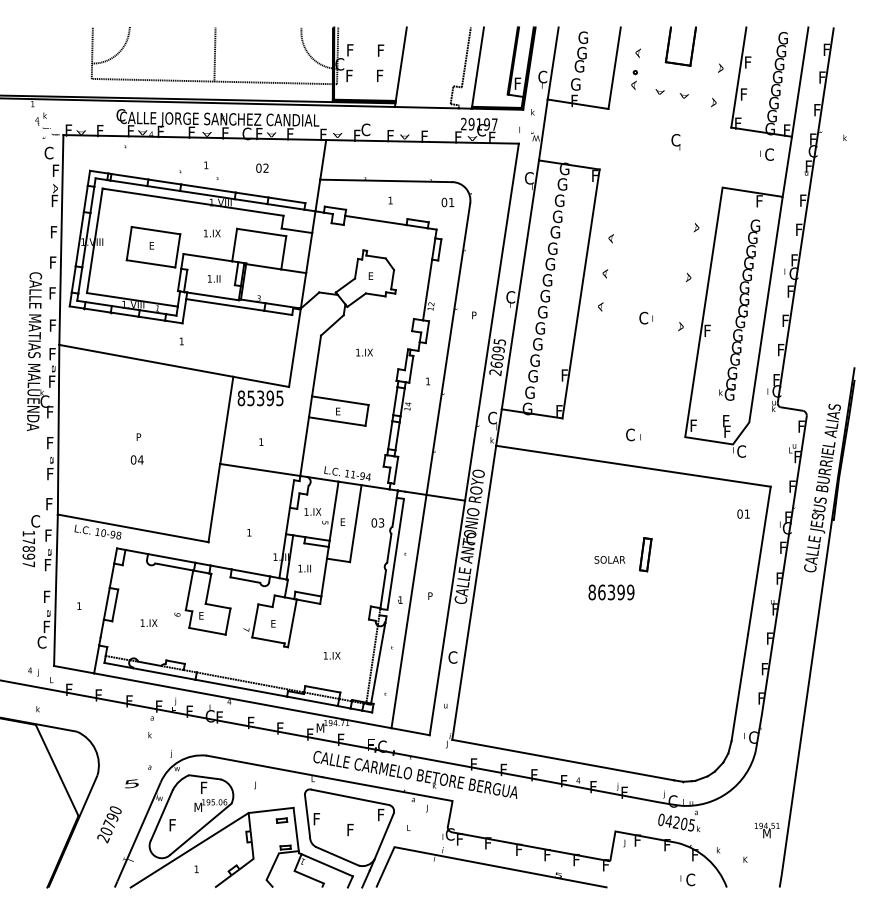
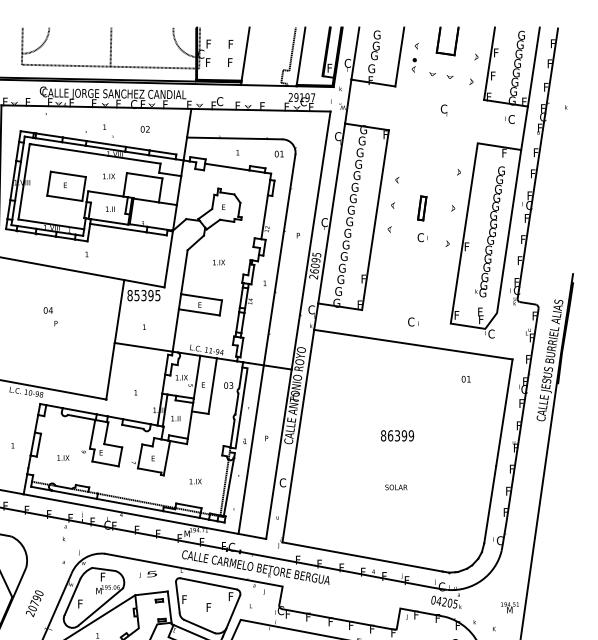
text: (136, 459) -> (47, 310), moved
text: (743, 513) -> (466, 378), moved
part: (645, 554) -> (422, 208), moved
text: (609, 559) -> (396, 487), moved
text: (131, 783) -> (151, 573), moved

